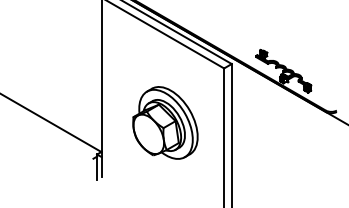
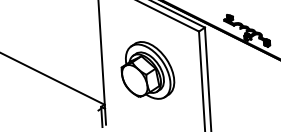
part: (165, 122) -> (147, 70), moved

